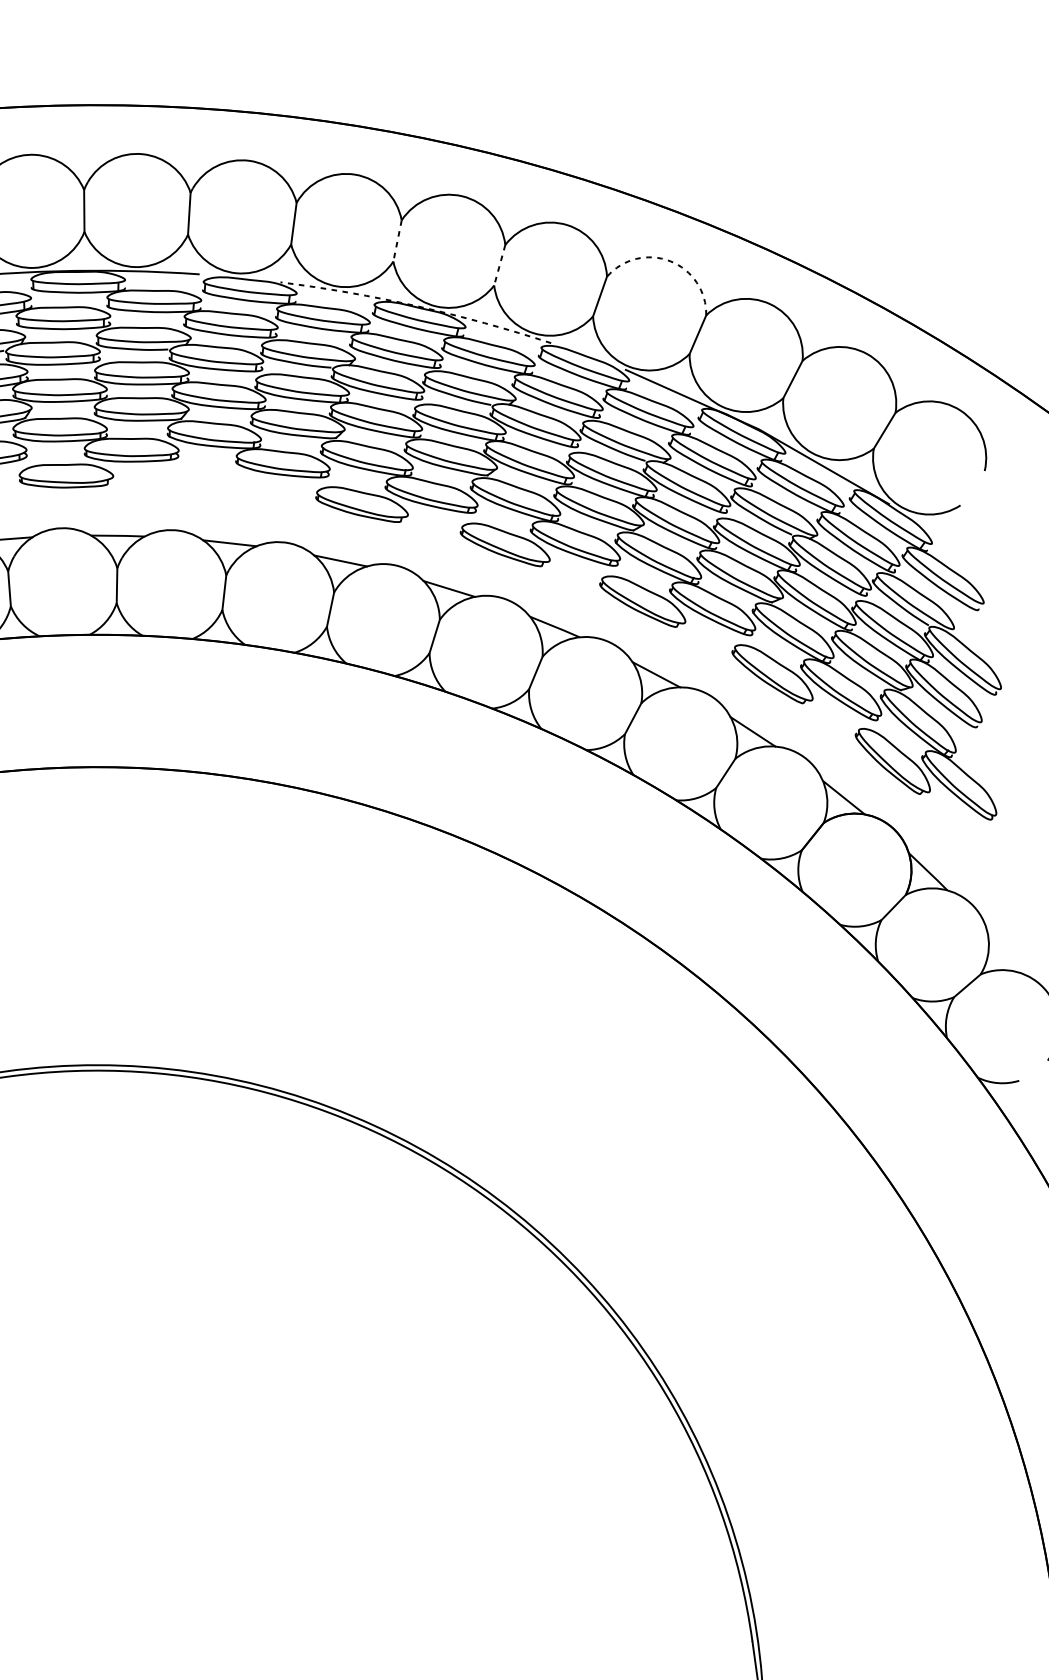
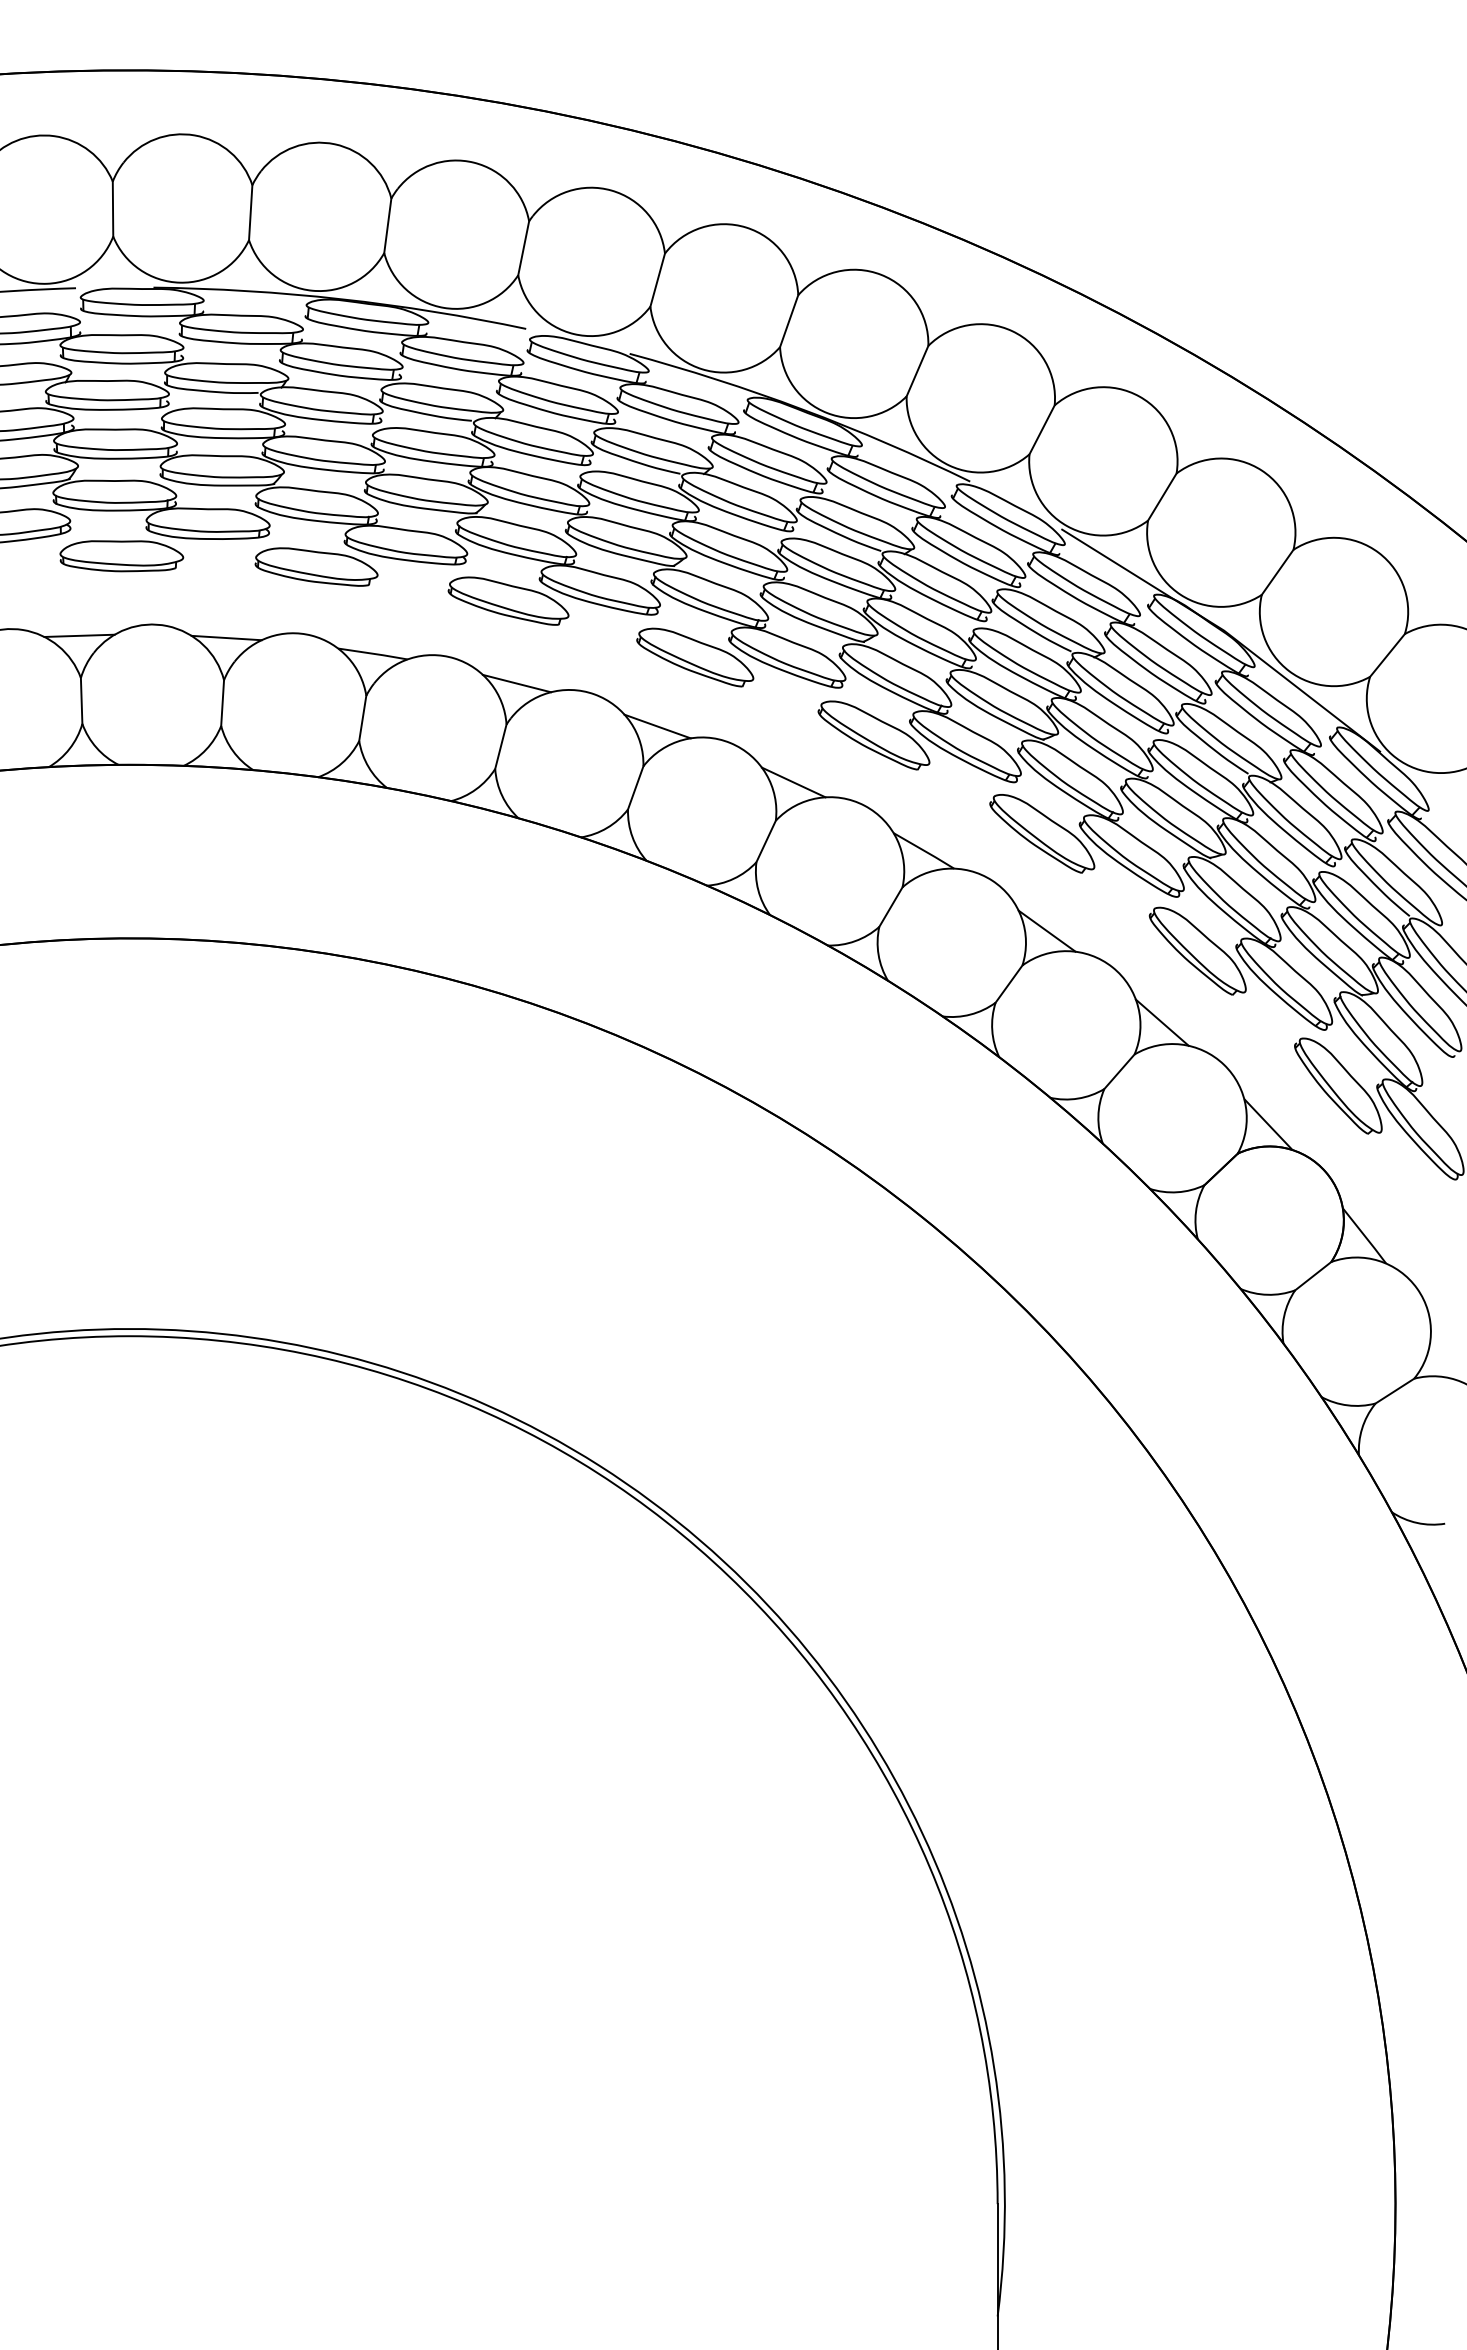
line: (397, 241) -> (789, 321), dashed -> solid
arc: (670, 261) -> (1139, 396), dashed -> solid
line: (499, 265) -> (917, 371), dashed -> solid
arc: (416, 306) -> (802, 409), dashed -> solid
part: (214, 481) -> (508, 600), added

